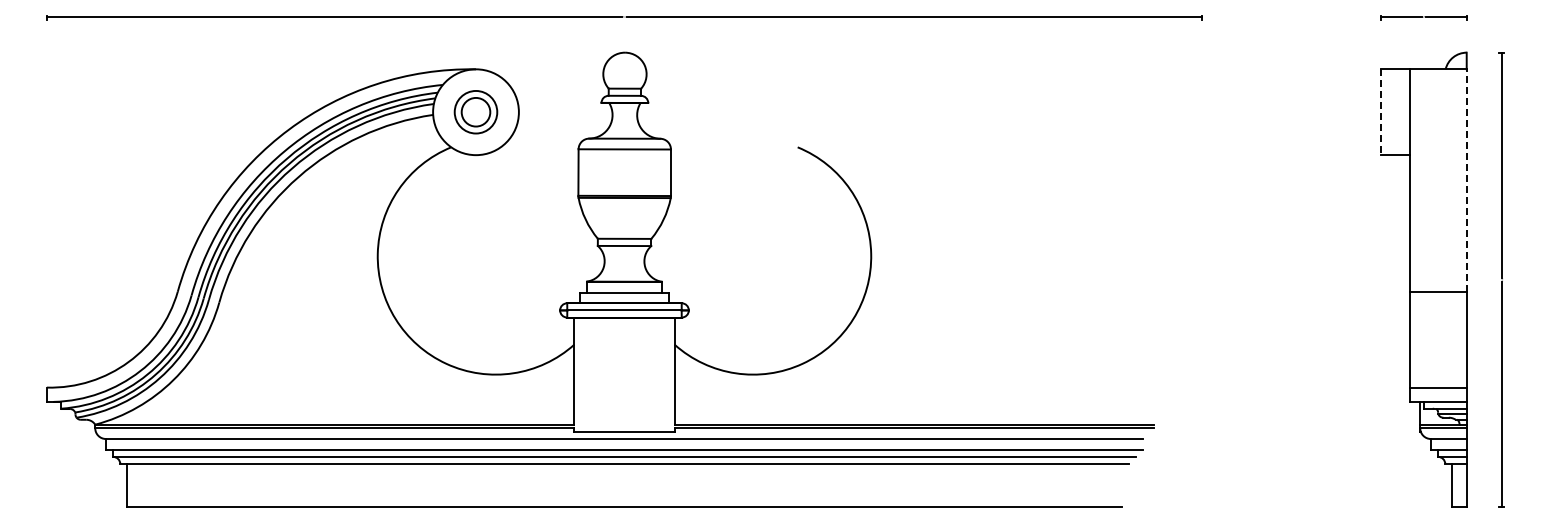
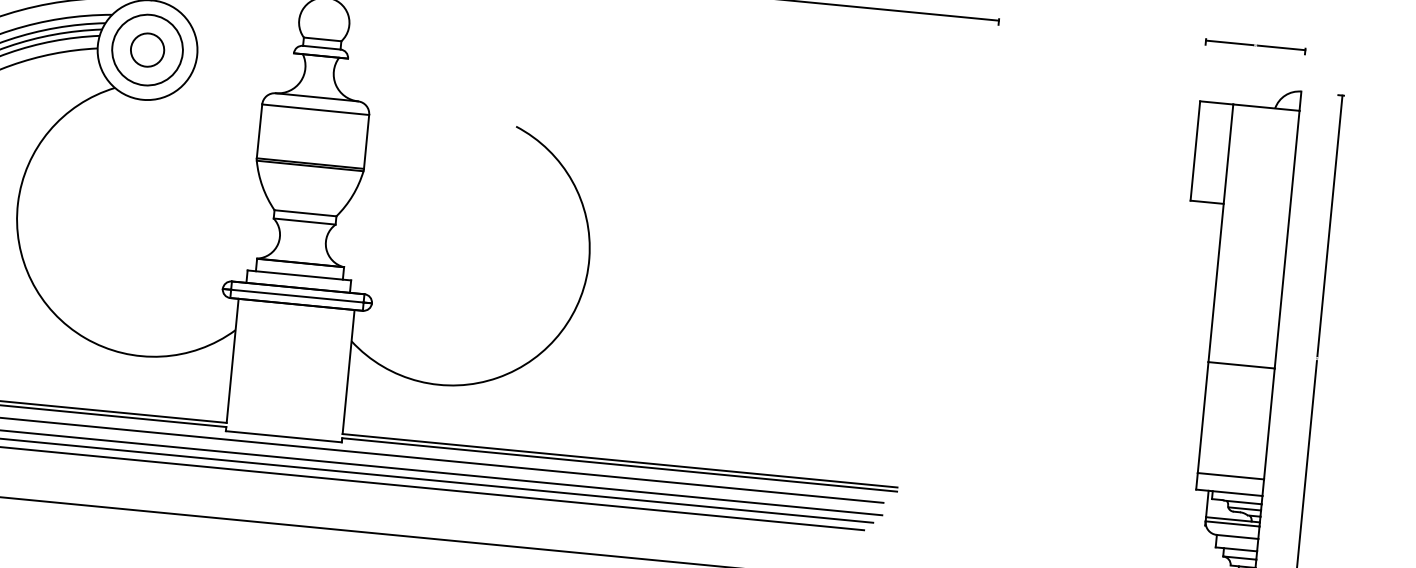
circle: (475, 111) -> (147, 49), size x1.43
line: (1380, 112) -> (1194, 151), dashed -> solid
line: (1466, 180) -> (1286, 239), dashed -> solid

